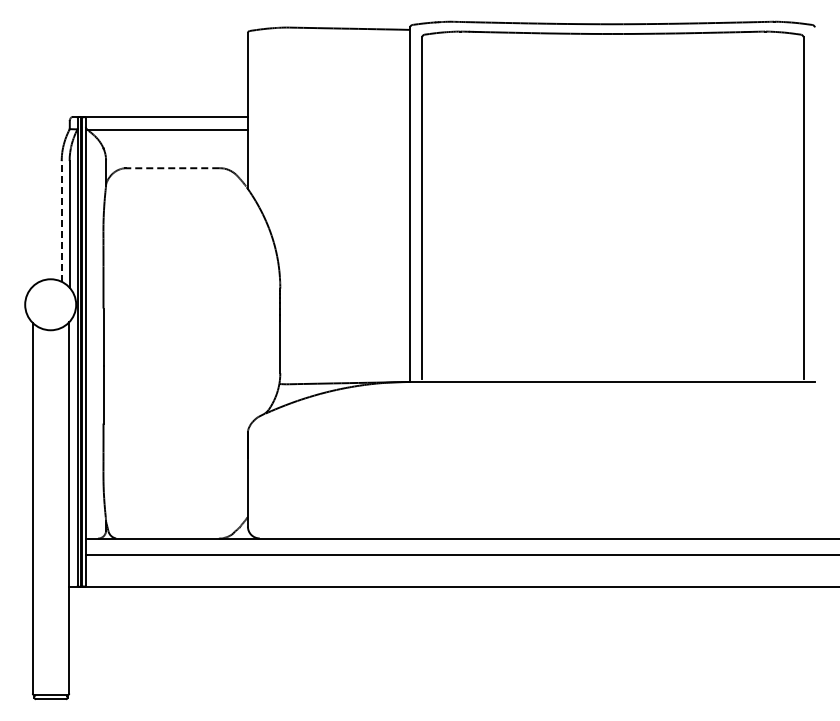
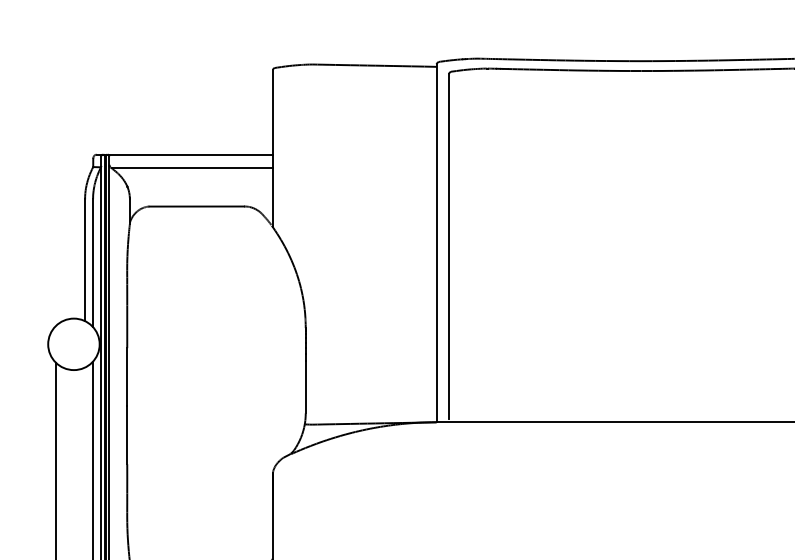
line: (172, 168) -> (196, 206), dashed -> solid
line: (61, 220) -> (84, 259), dashed -> solid

